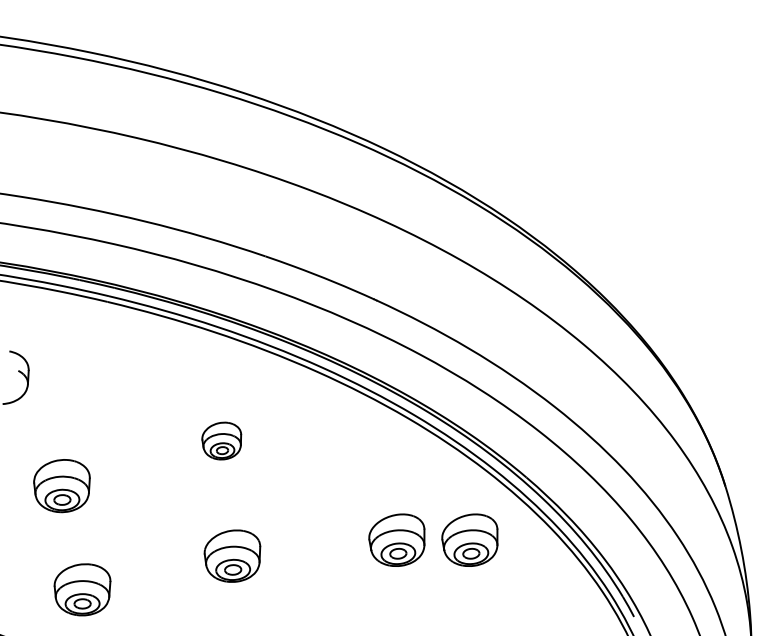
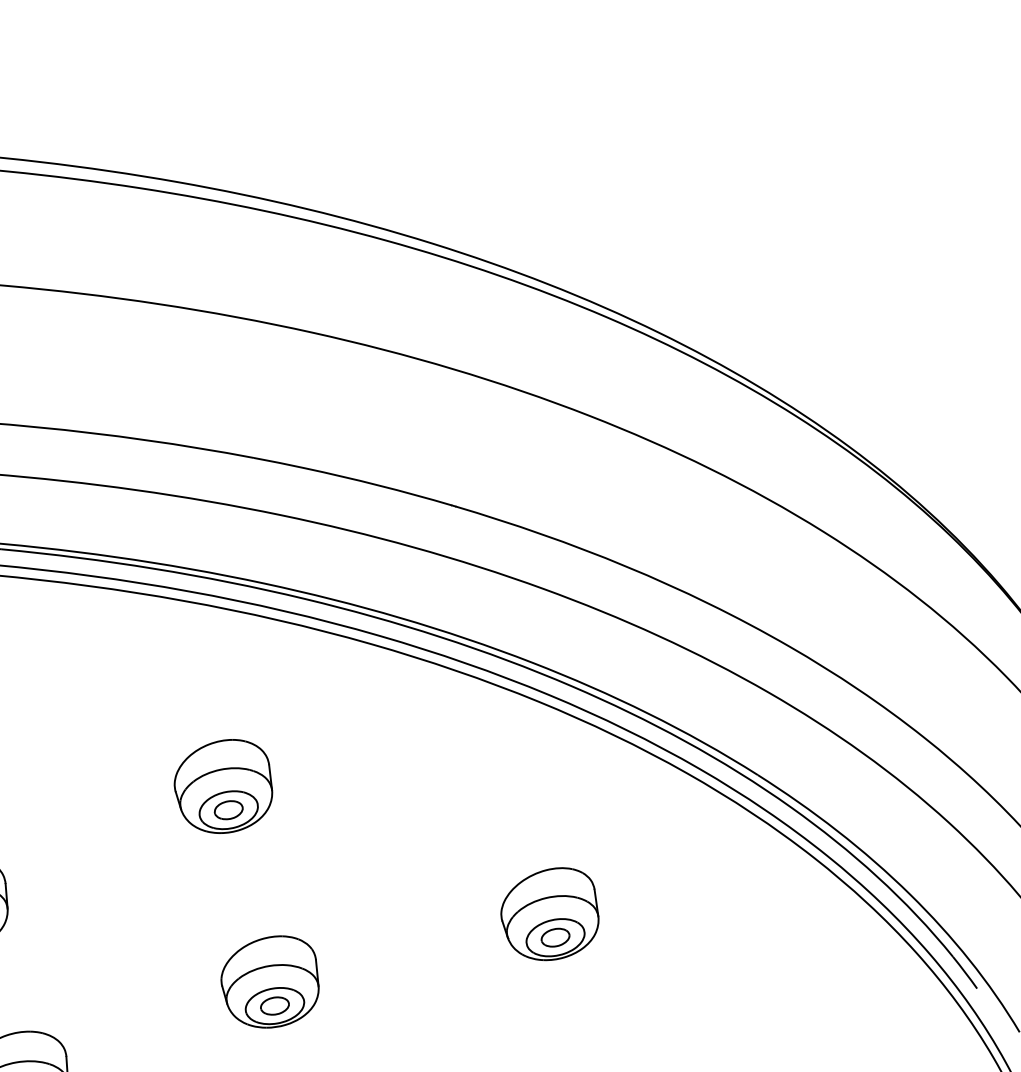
part: (221, 440) -> (223, 785), size x1.43
part: (469, 539) -> (674, 895), removed

